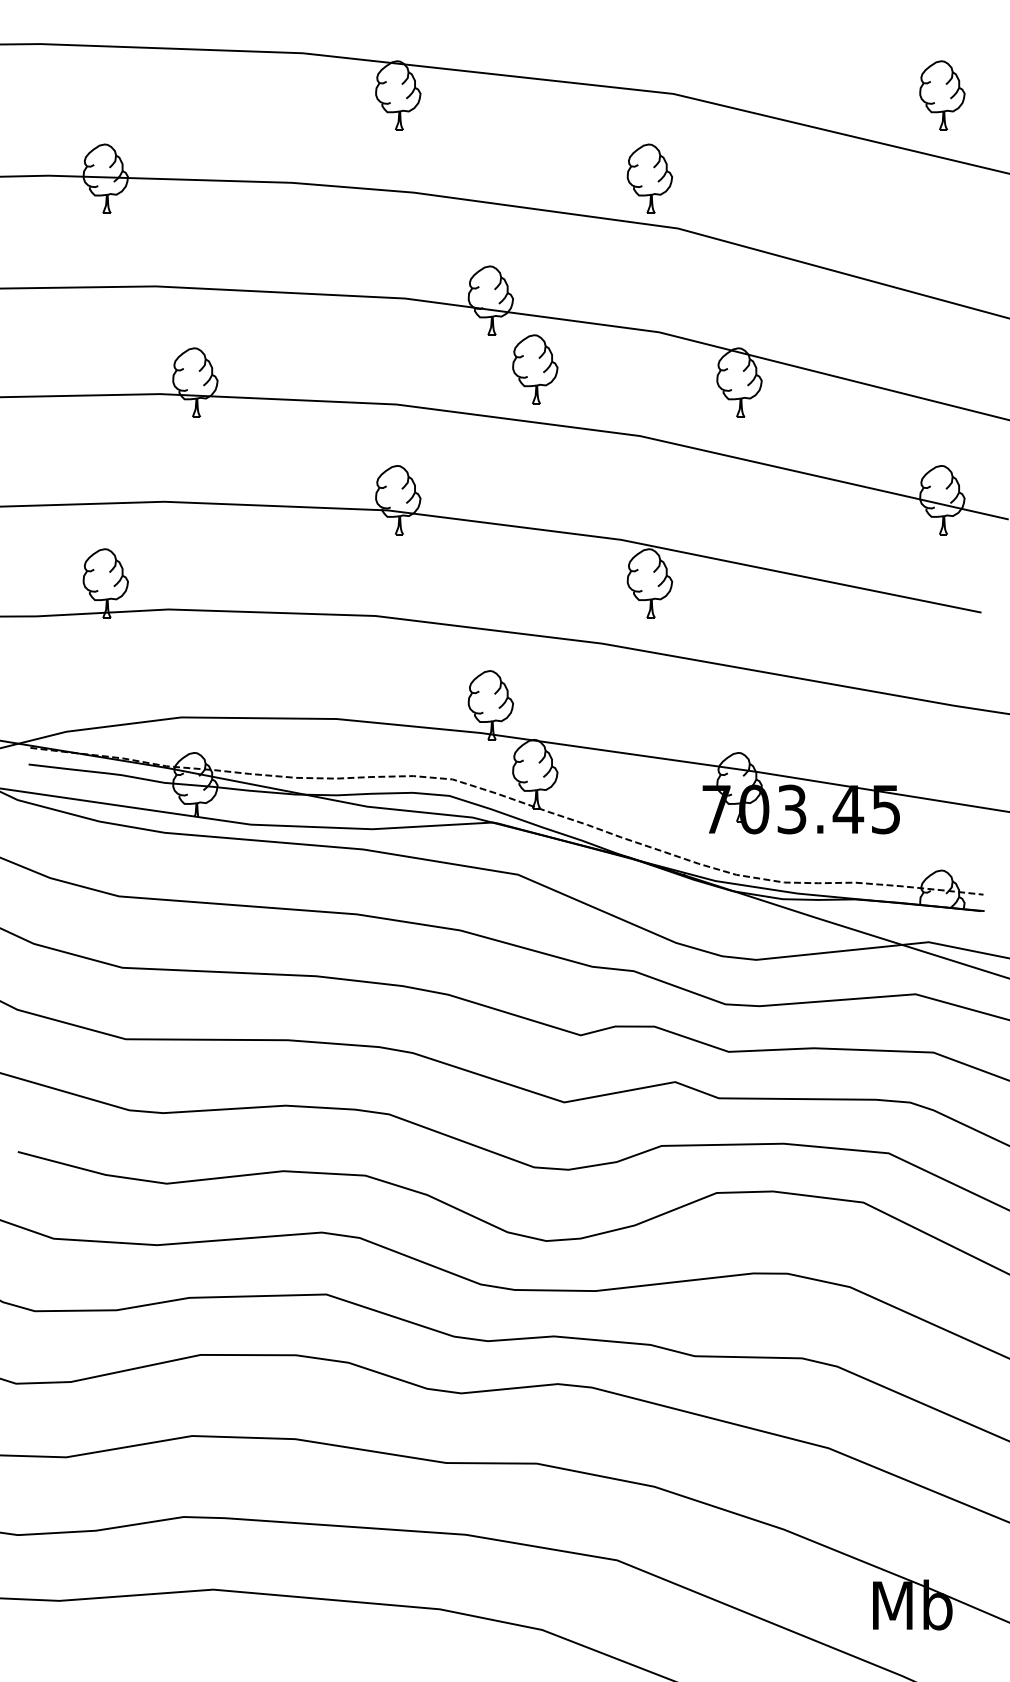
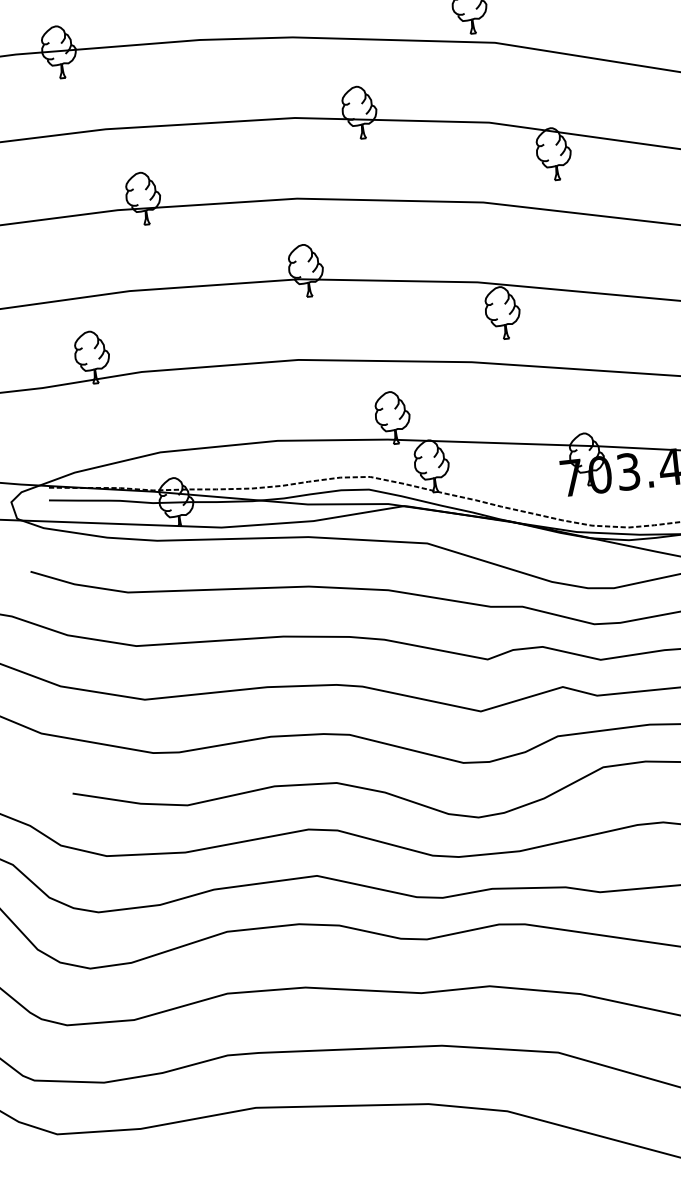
part: (535, 369) -> (399, 160), removed

